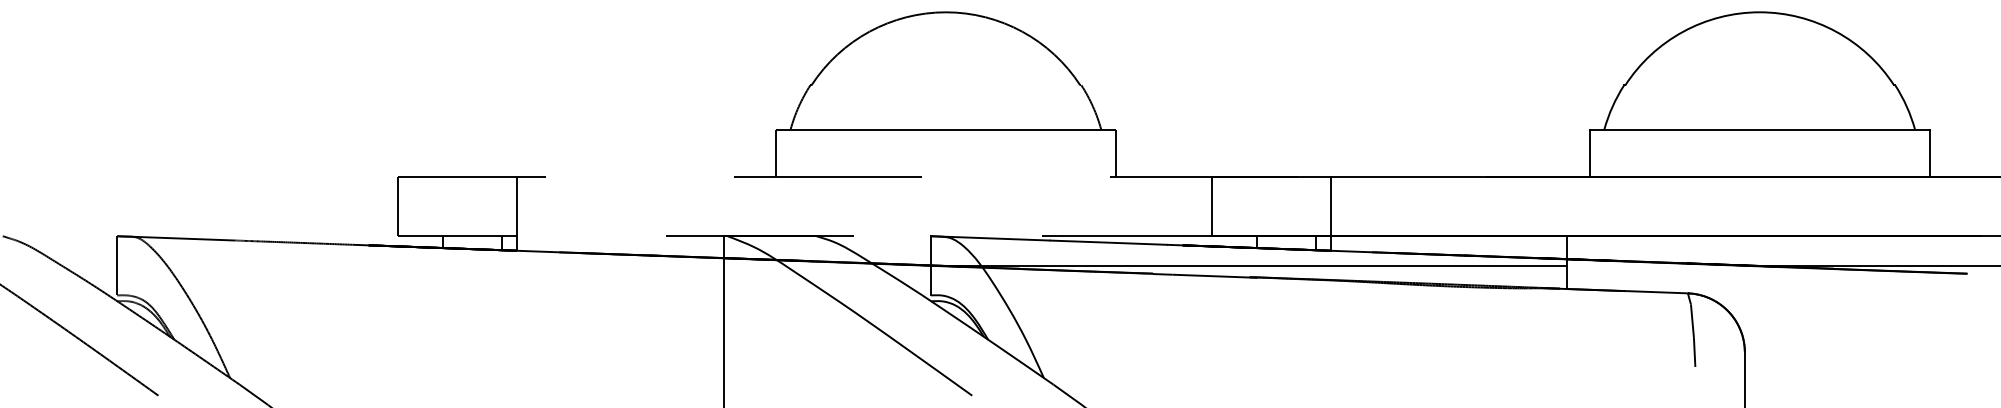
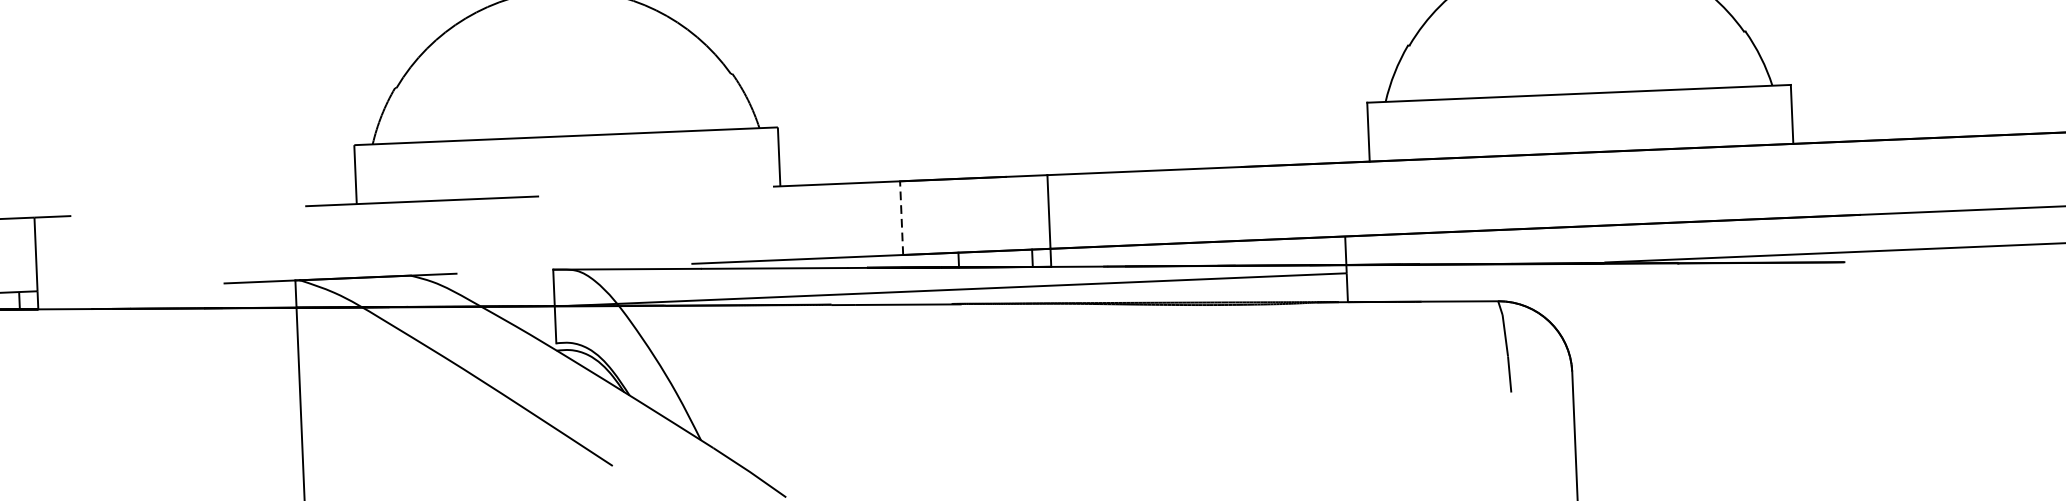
line: (1212, 206) -> (901, 217), solid -> dashed

